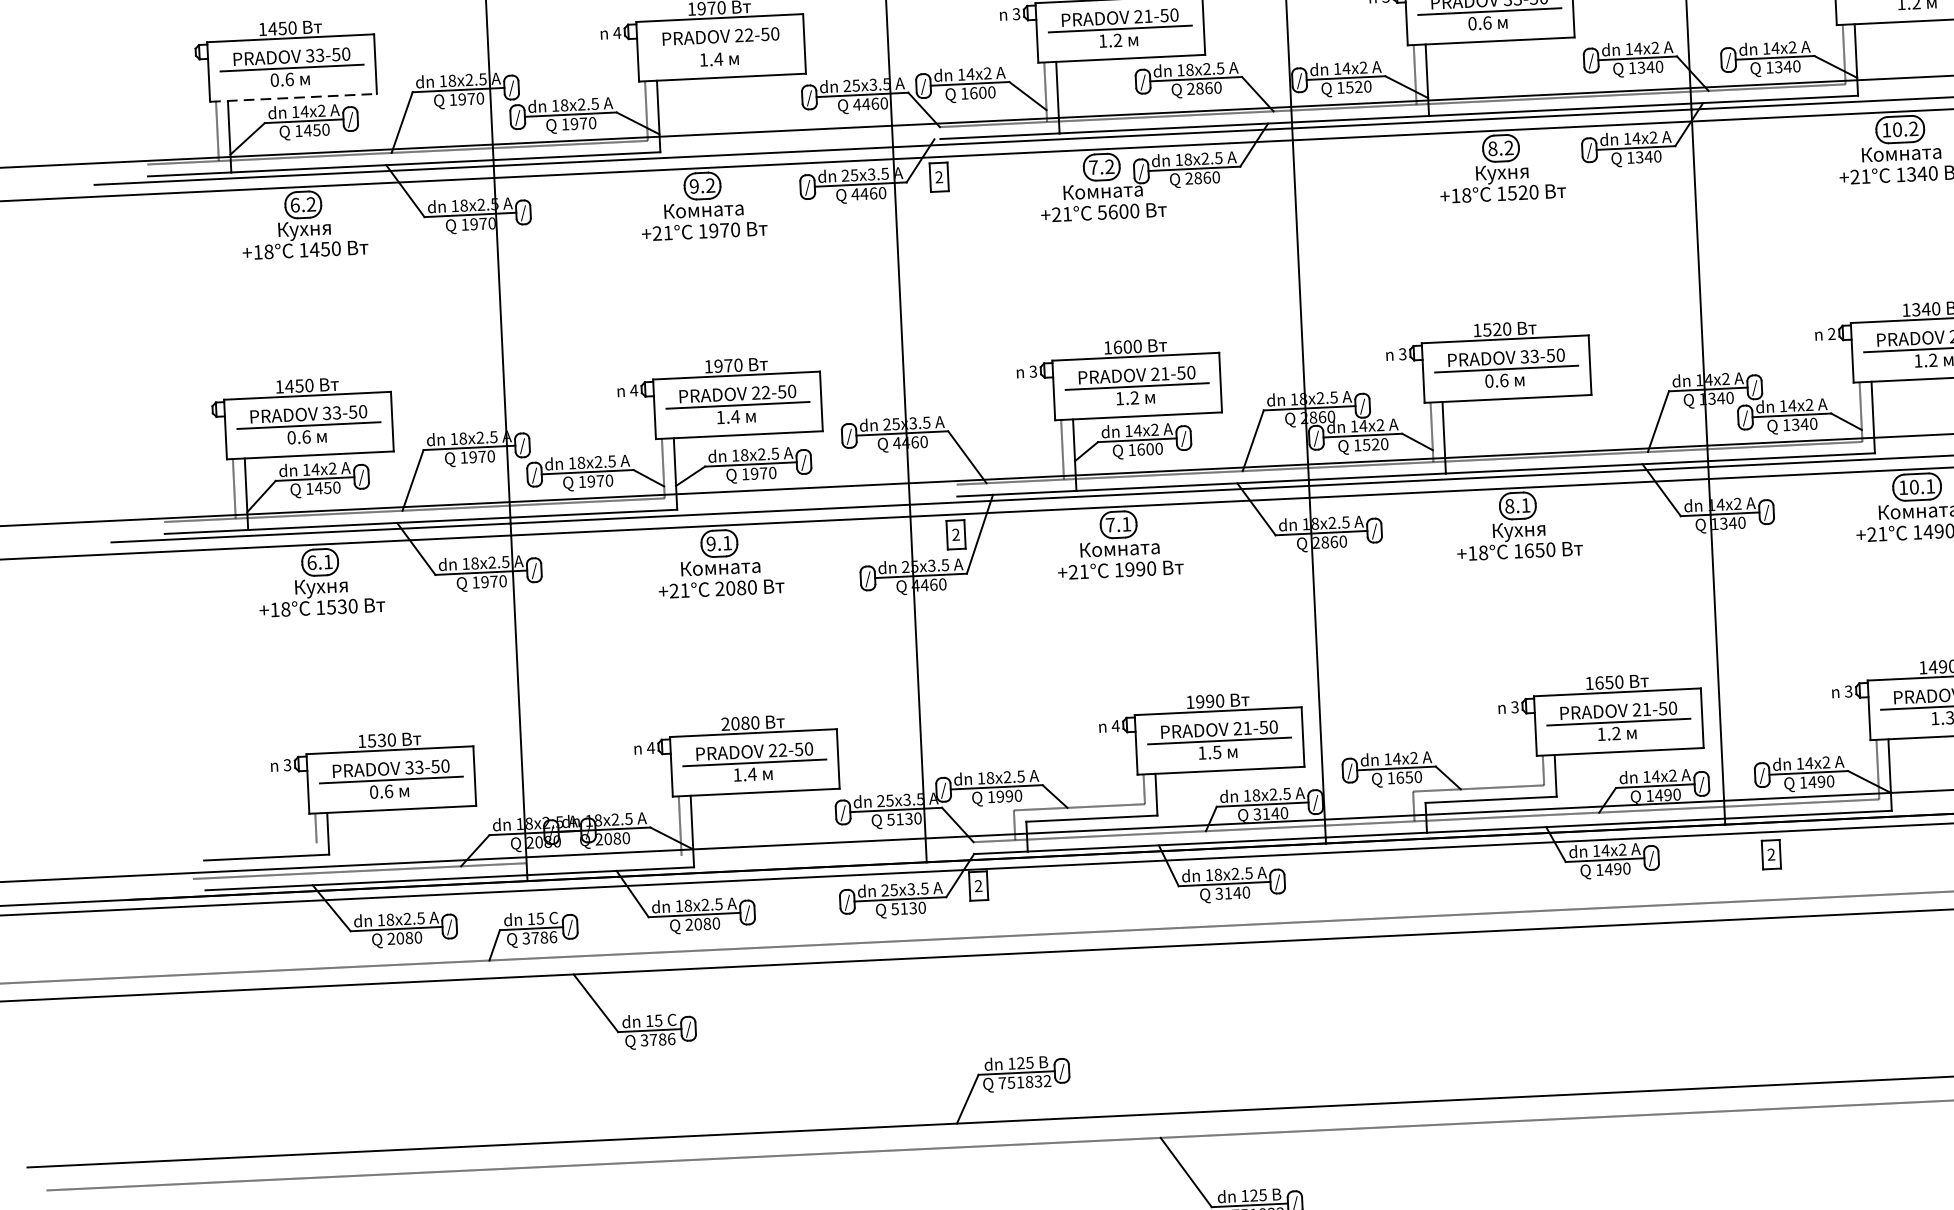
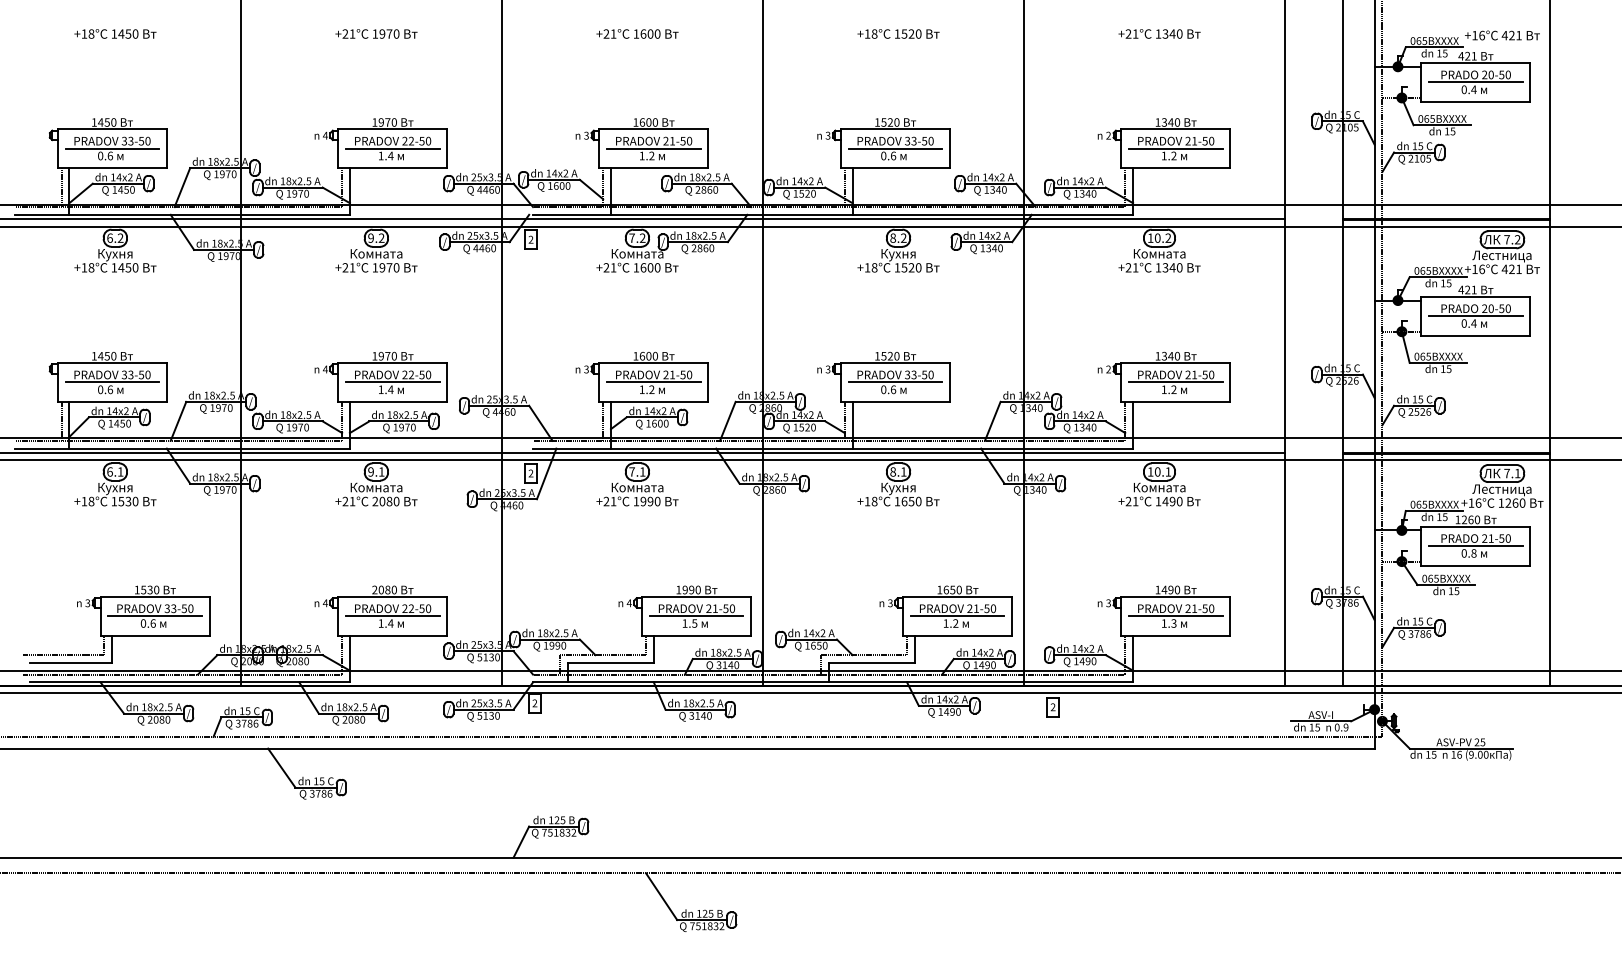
line: (720, 47) -> (392, 148), added
line: (293, 98) -> (112, 168), dashed -> solid
text: (1102, 212) -> (636, 267), 5600 -> 1600
line: (254, 846) -> (63, 655), added
line: (604, 859) -> (291, 674), added

